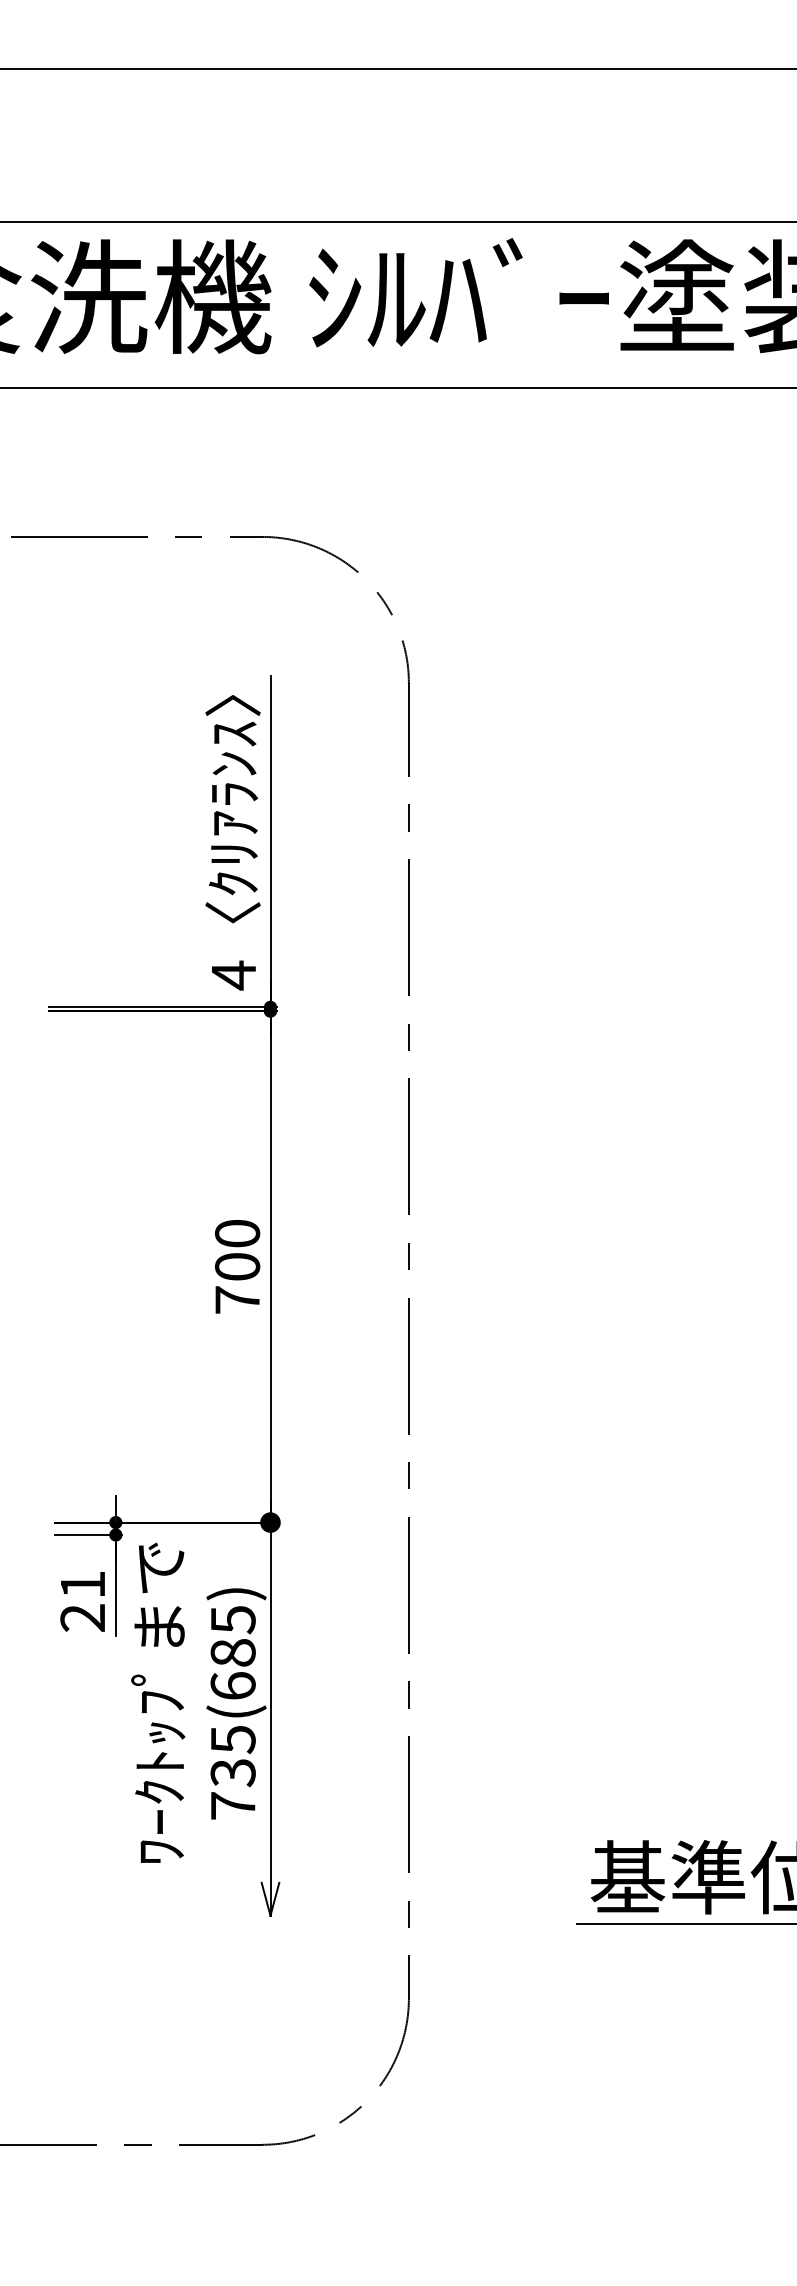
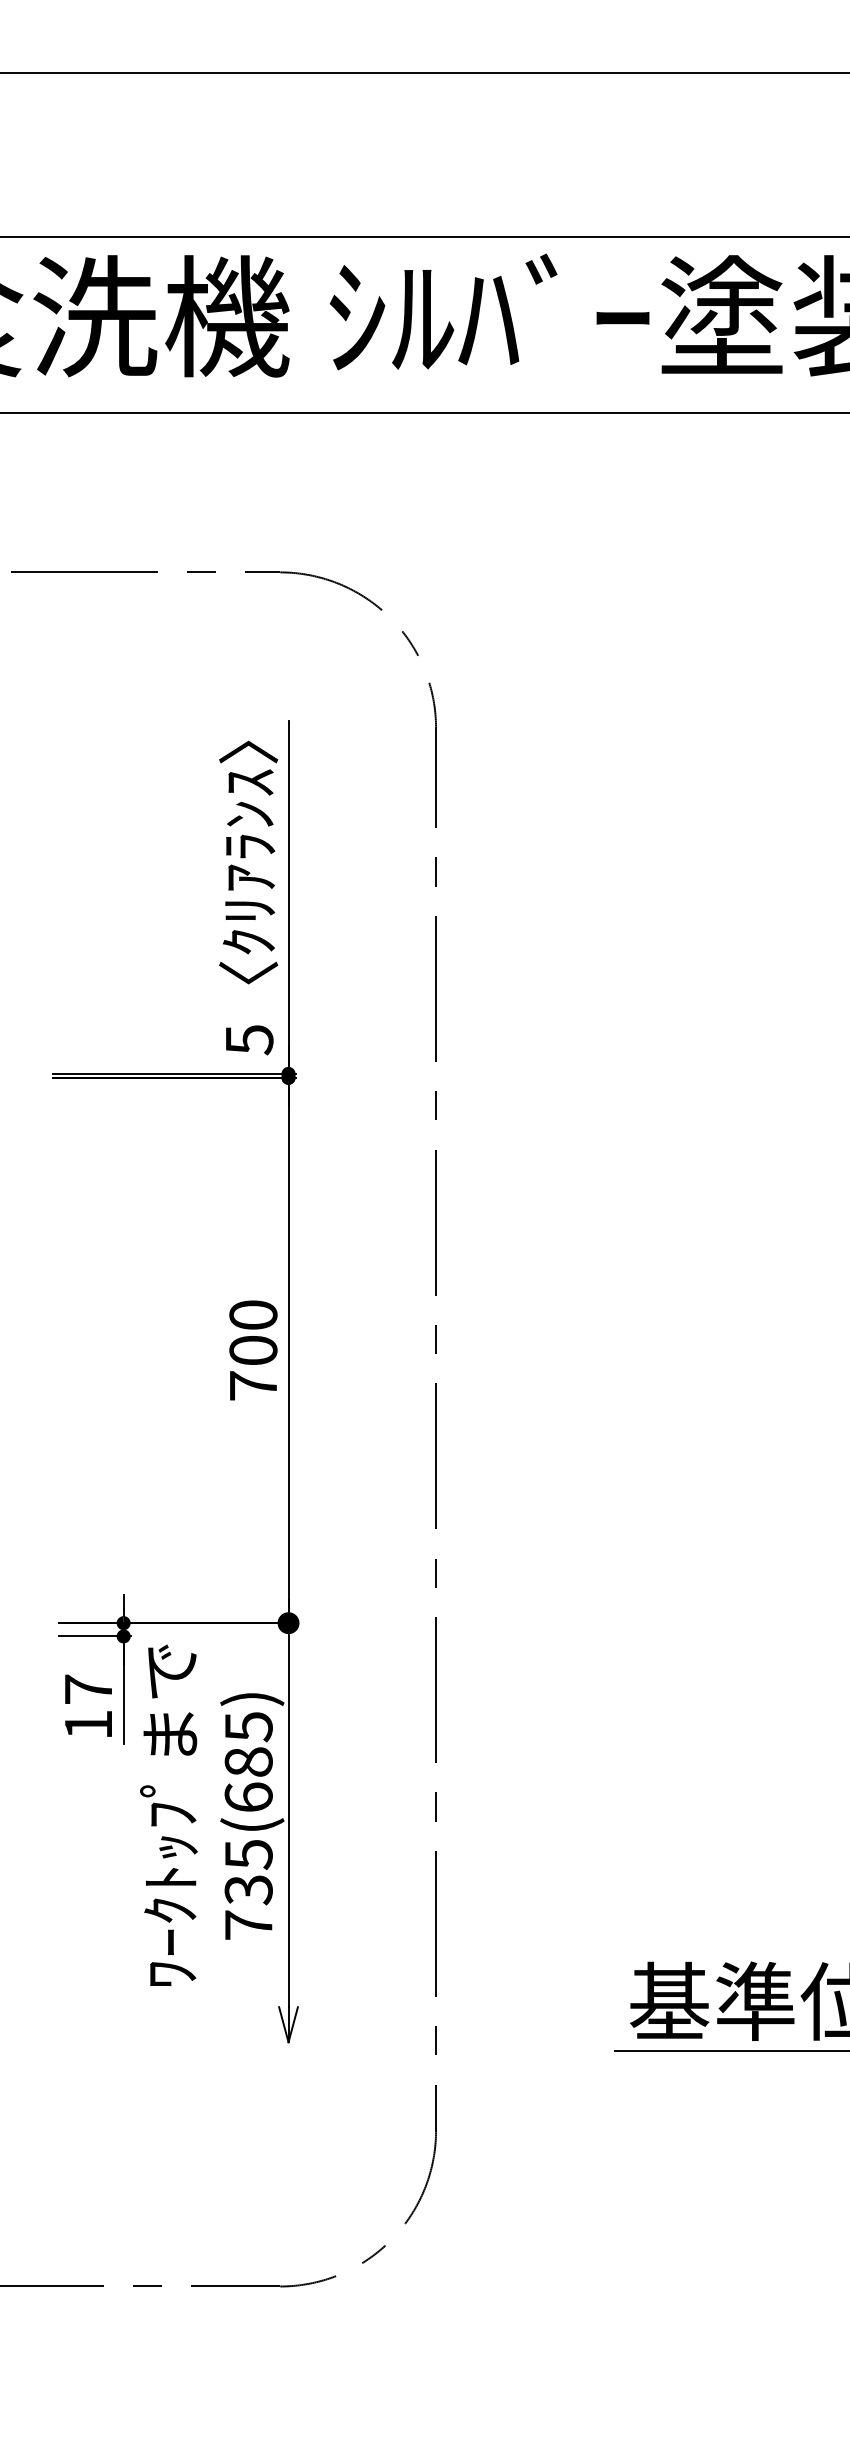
text: (233, 976) -> (249, 1040), 4 -> 5
text: (81, 1600) -> (87, 1706), 21 -> 17

